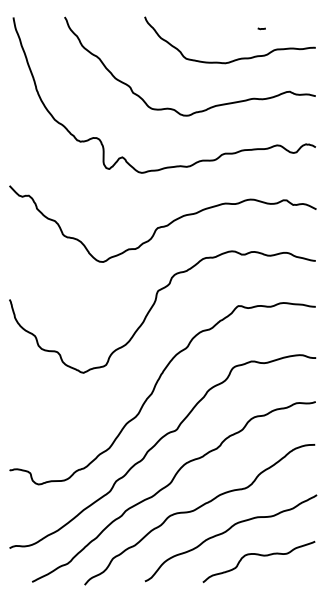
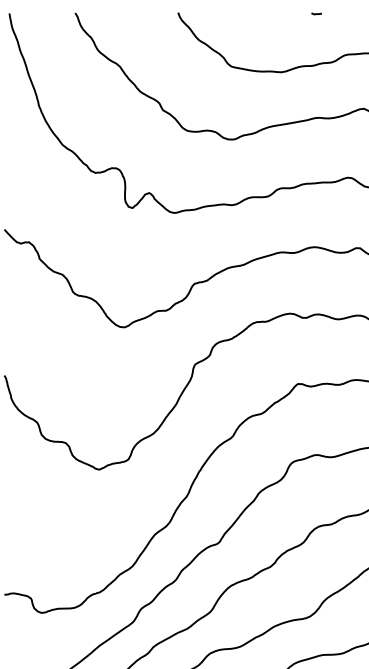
line: (261, 28) -> (316, 13), moved

